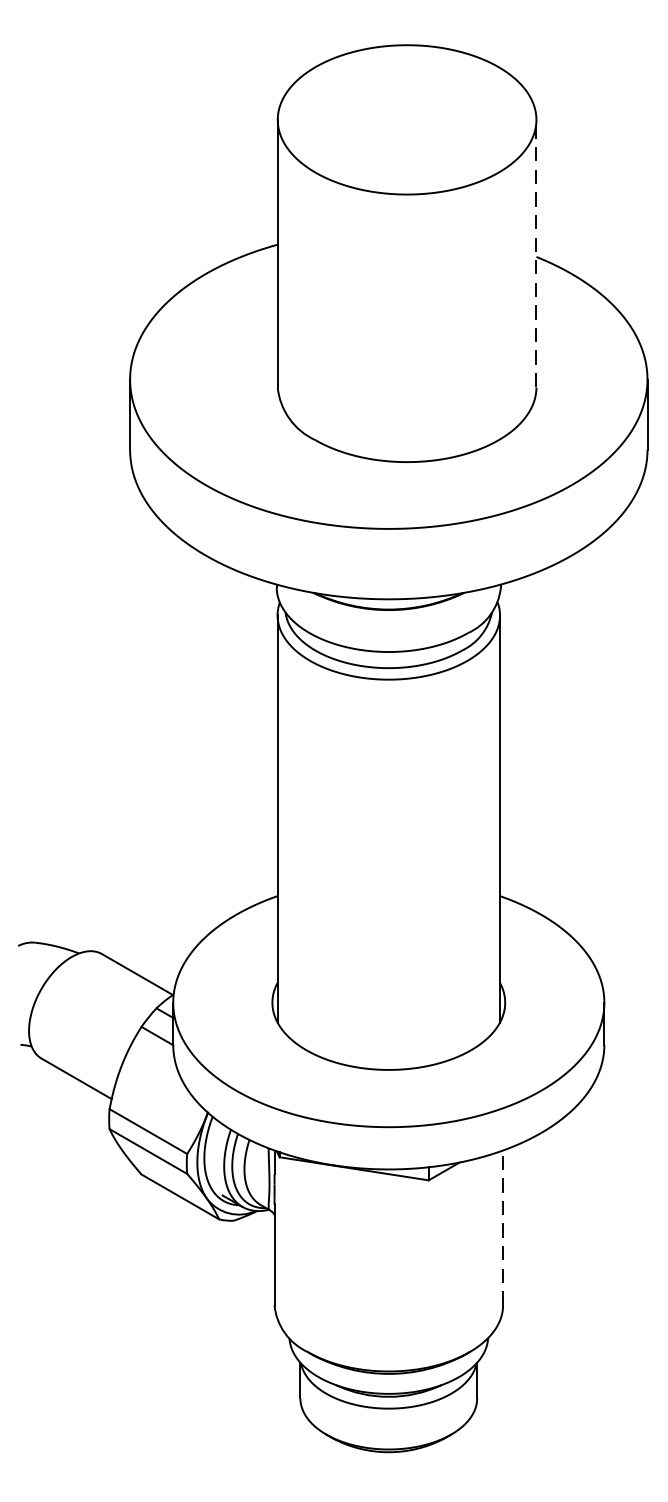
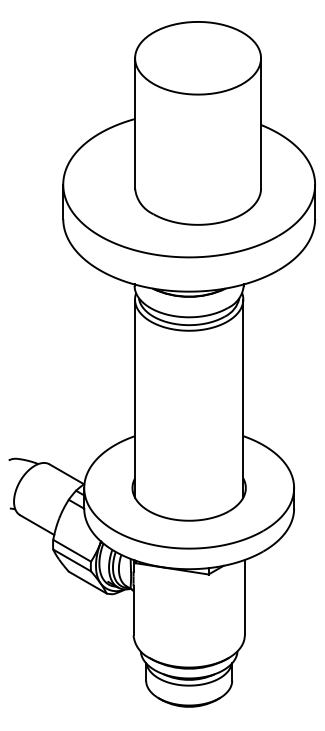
line: (537, 251) -> (261, 122), dashed -> solid
line: (502, 1227) -> (244, 597), dashed -> solid

